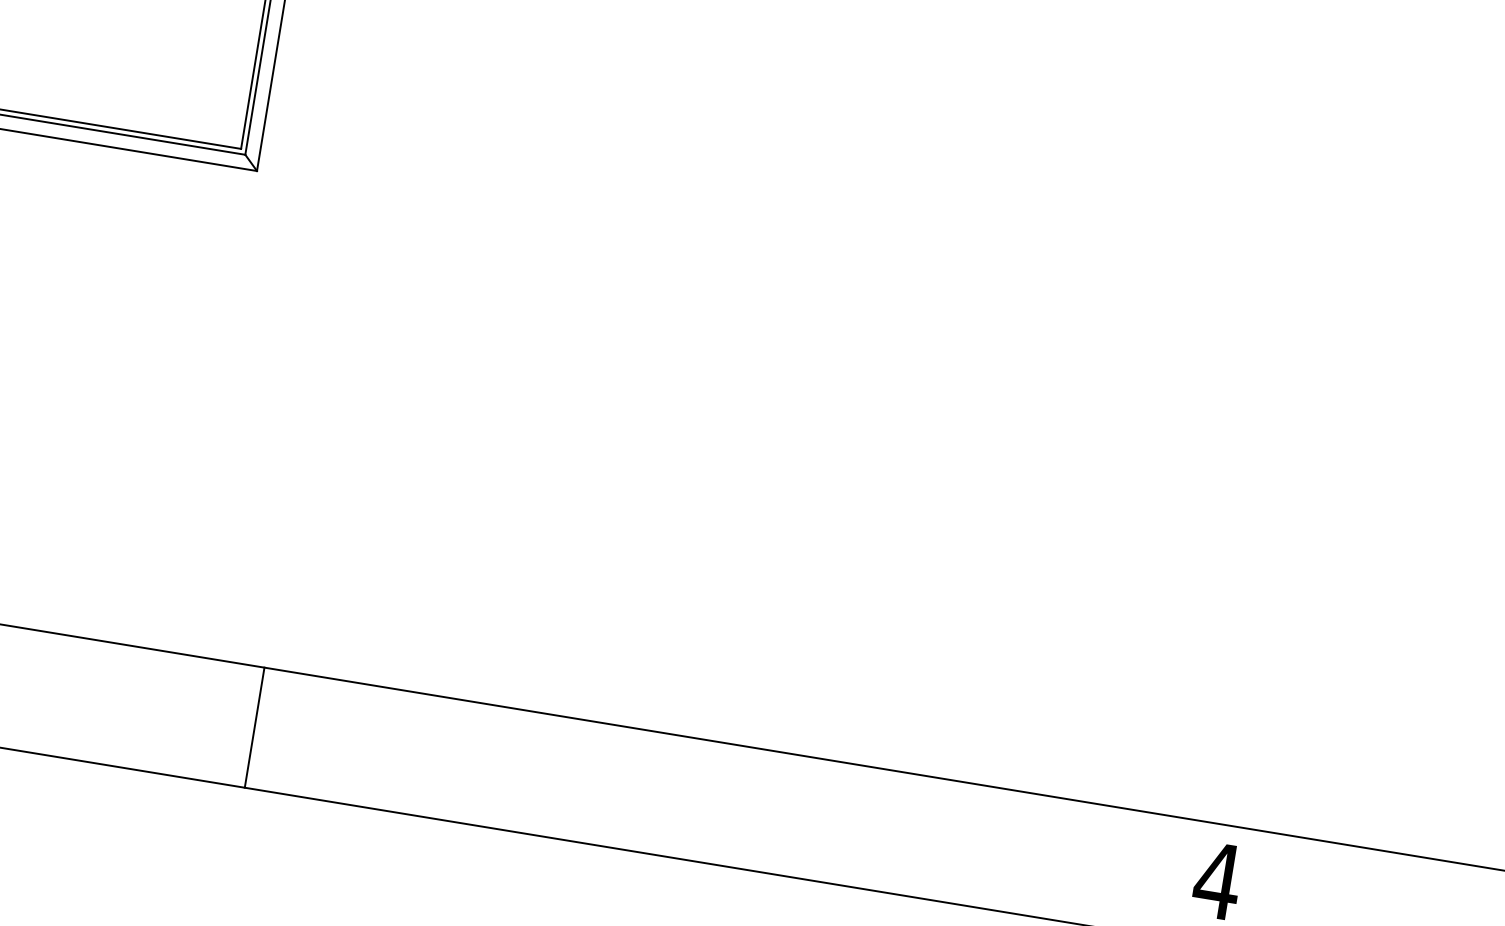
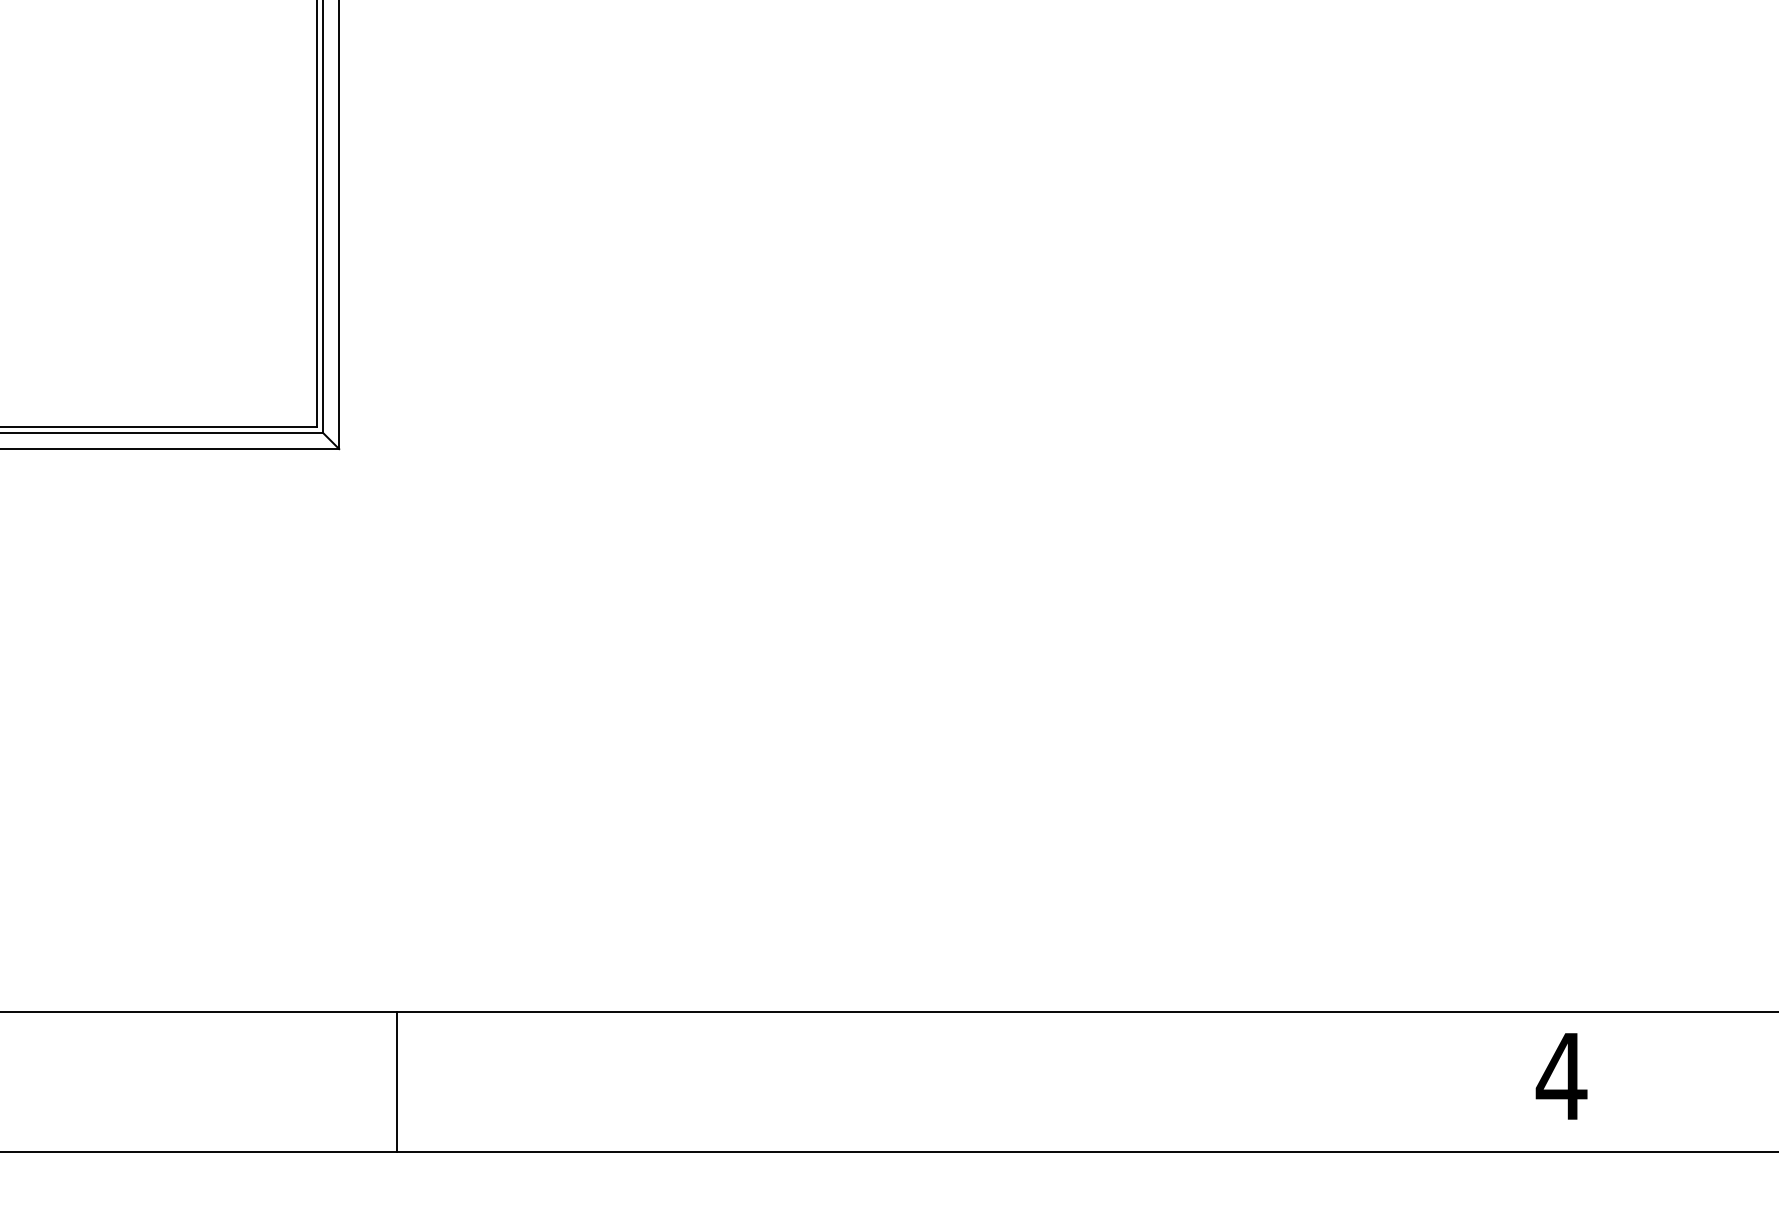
line: (255, 727) -> (397, 1081), moved

